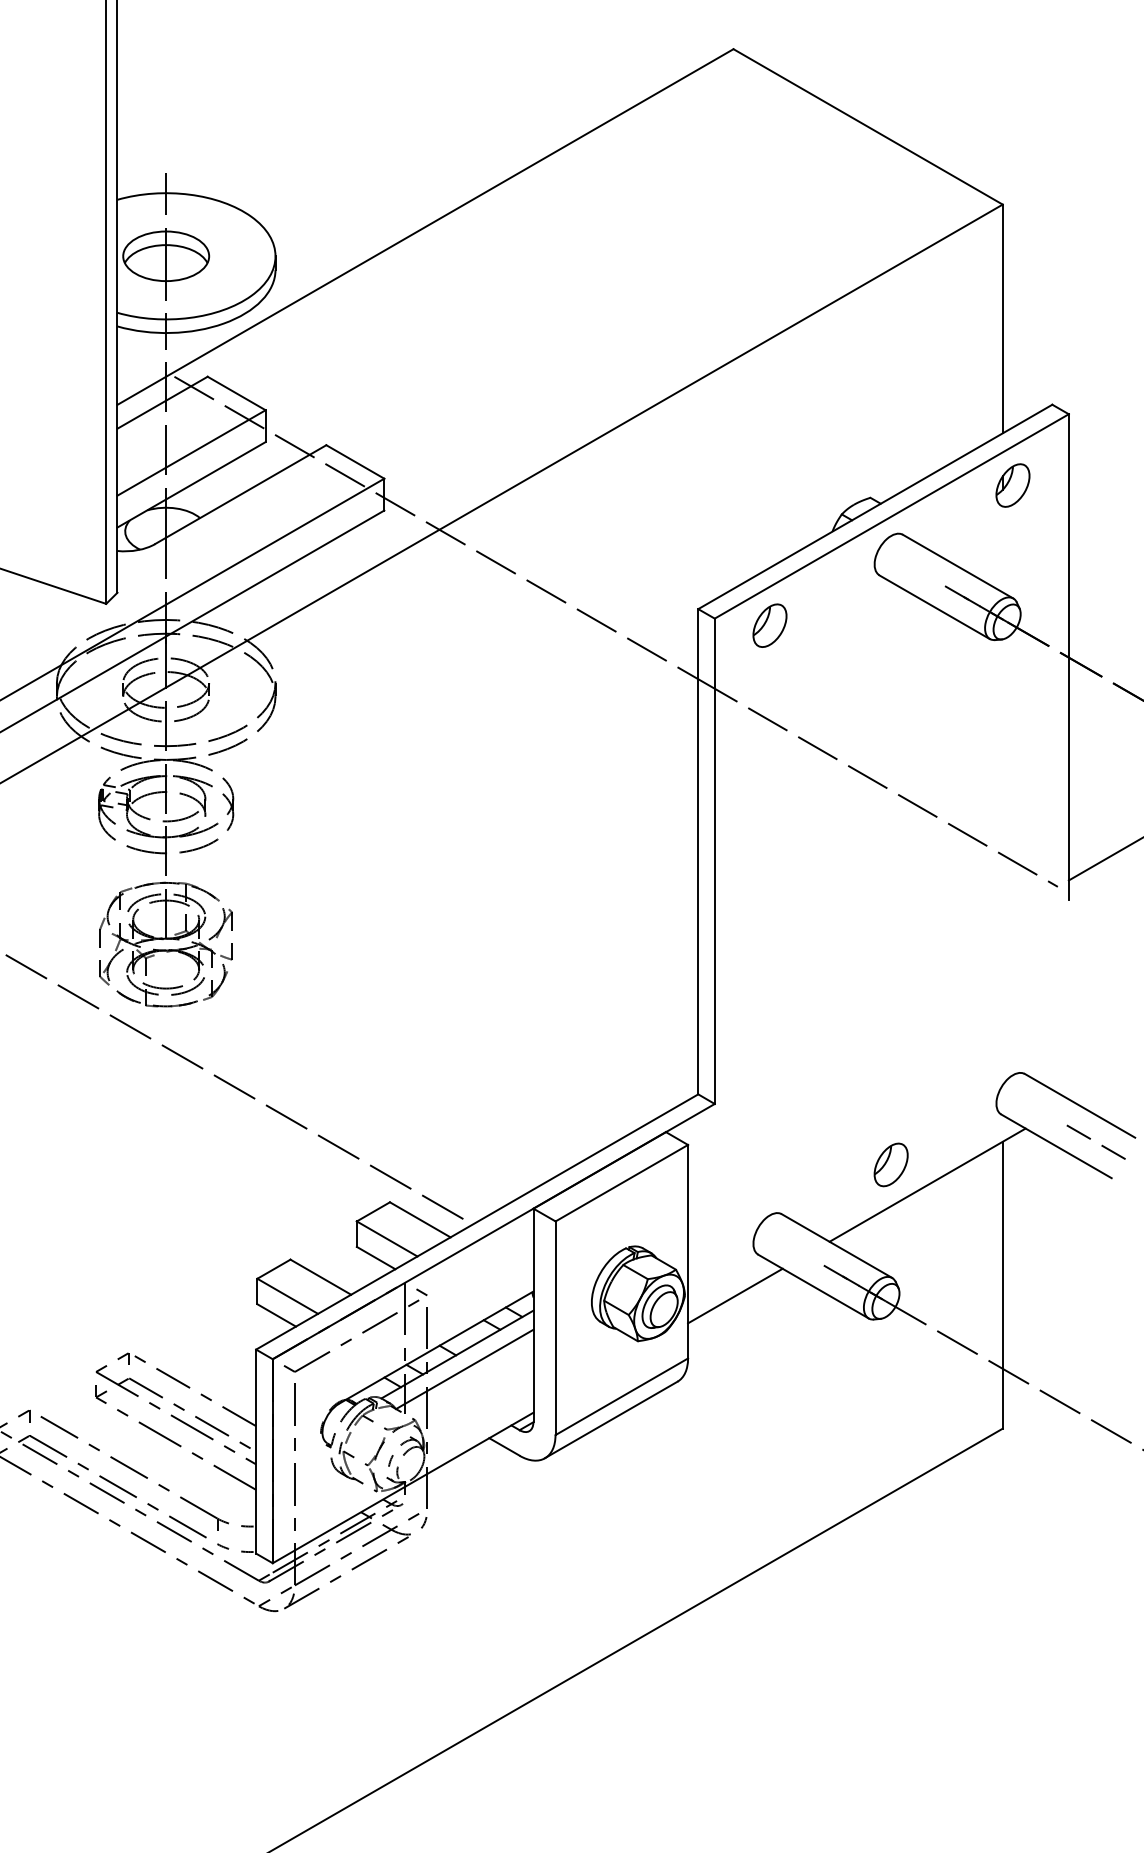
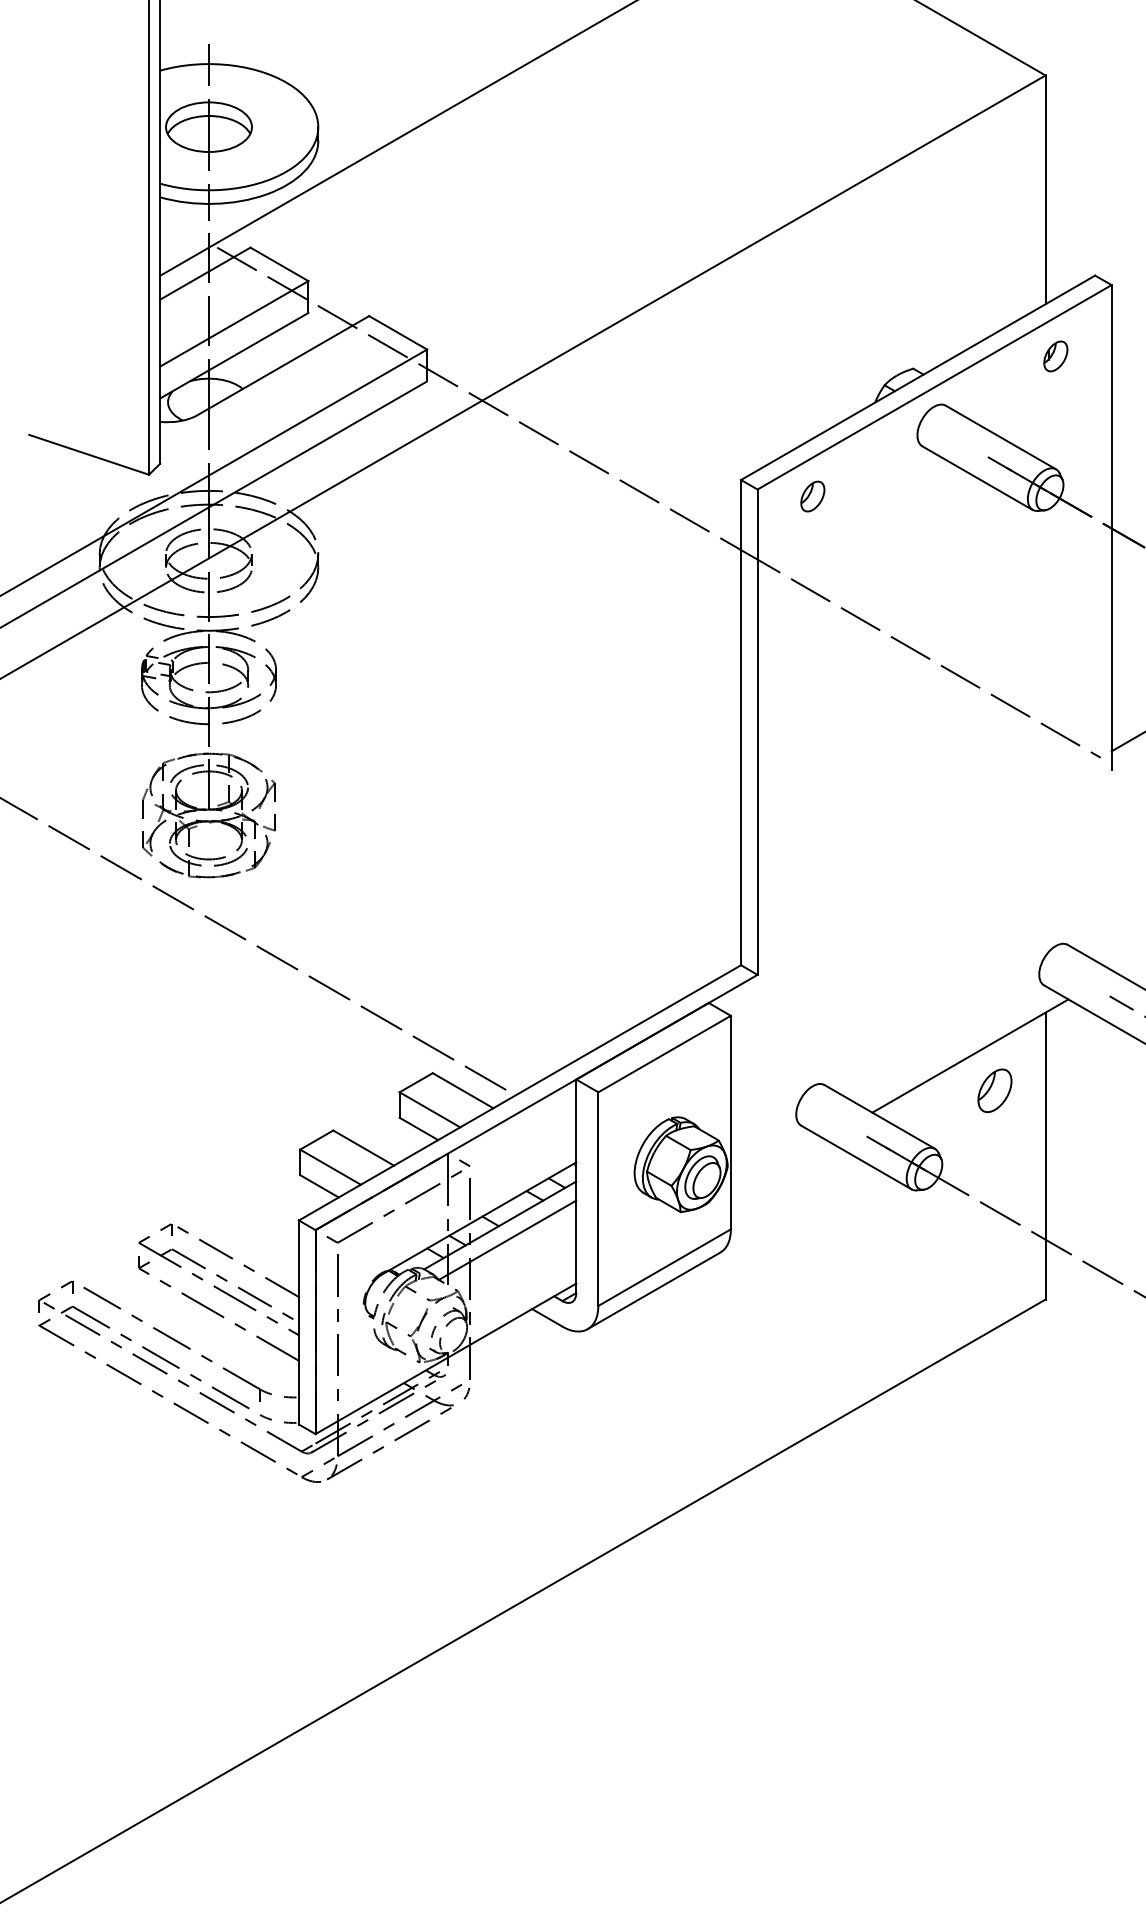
part: (1012, 485) -> (1055, 356), size x0.7
part: (769, 625) -> (812, 496), size x0.7
part: (890, 1164) -> (994, 1090), moved
line: (734, 1295) -> (777, 1166), removed

